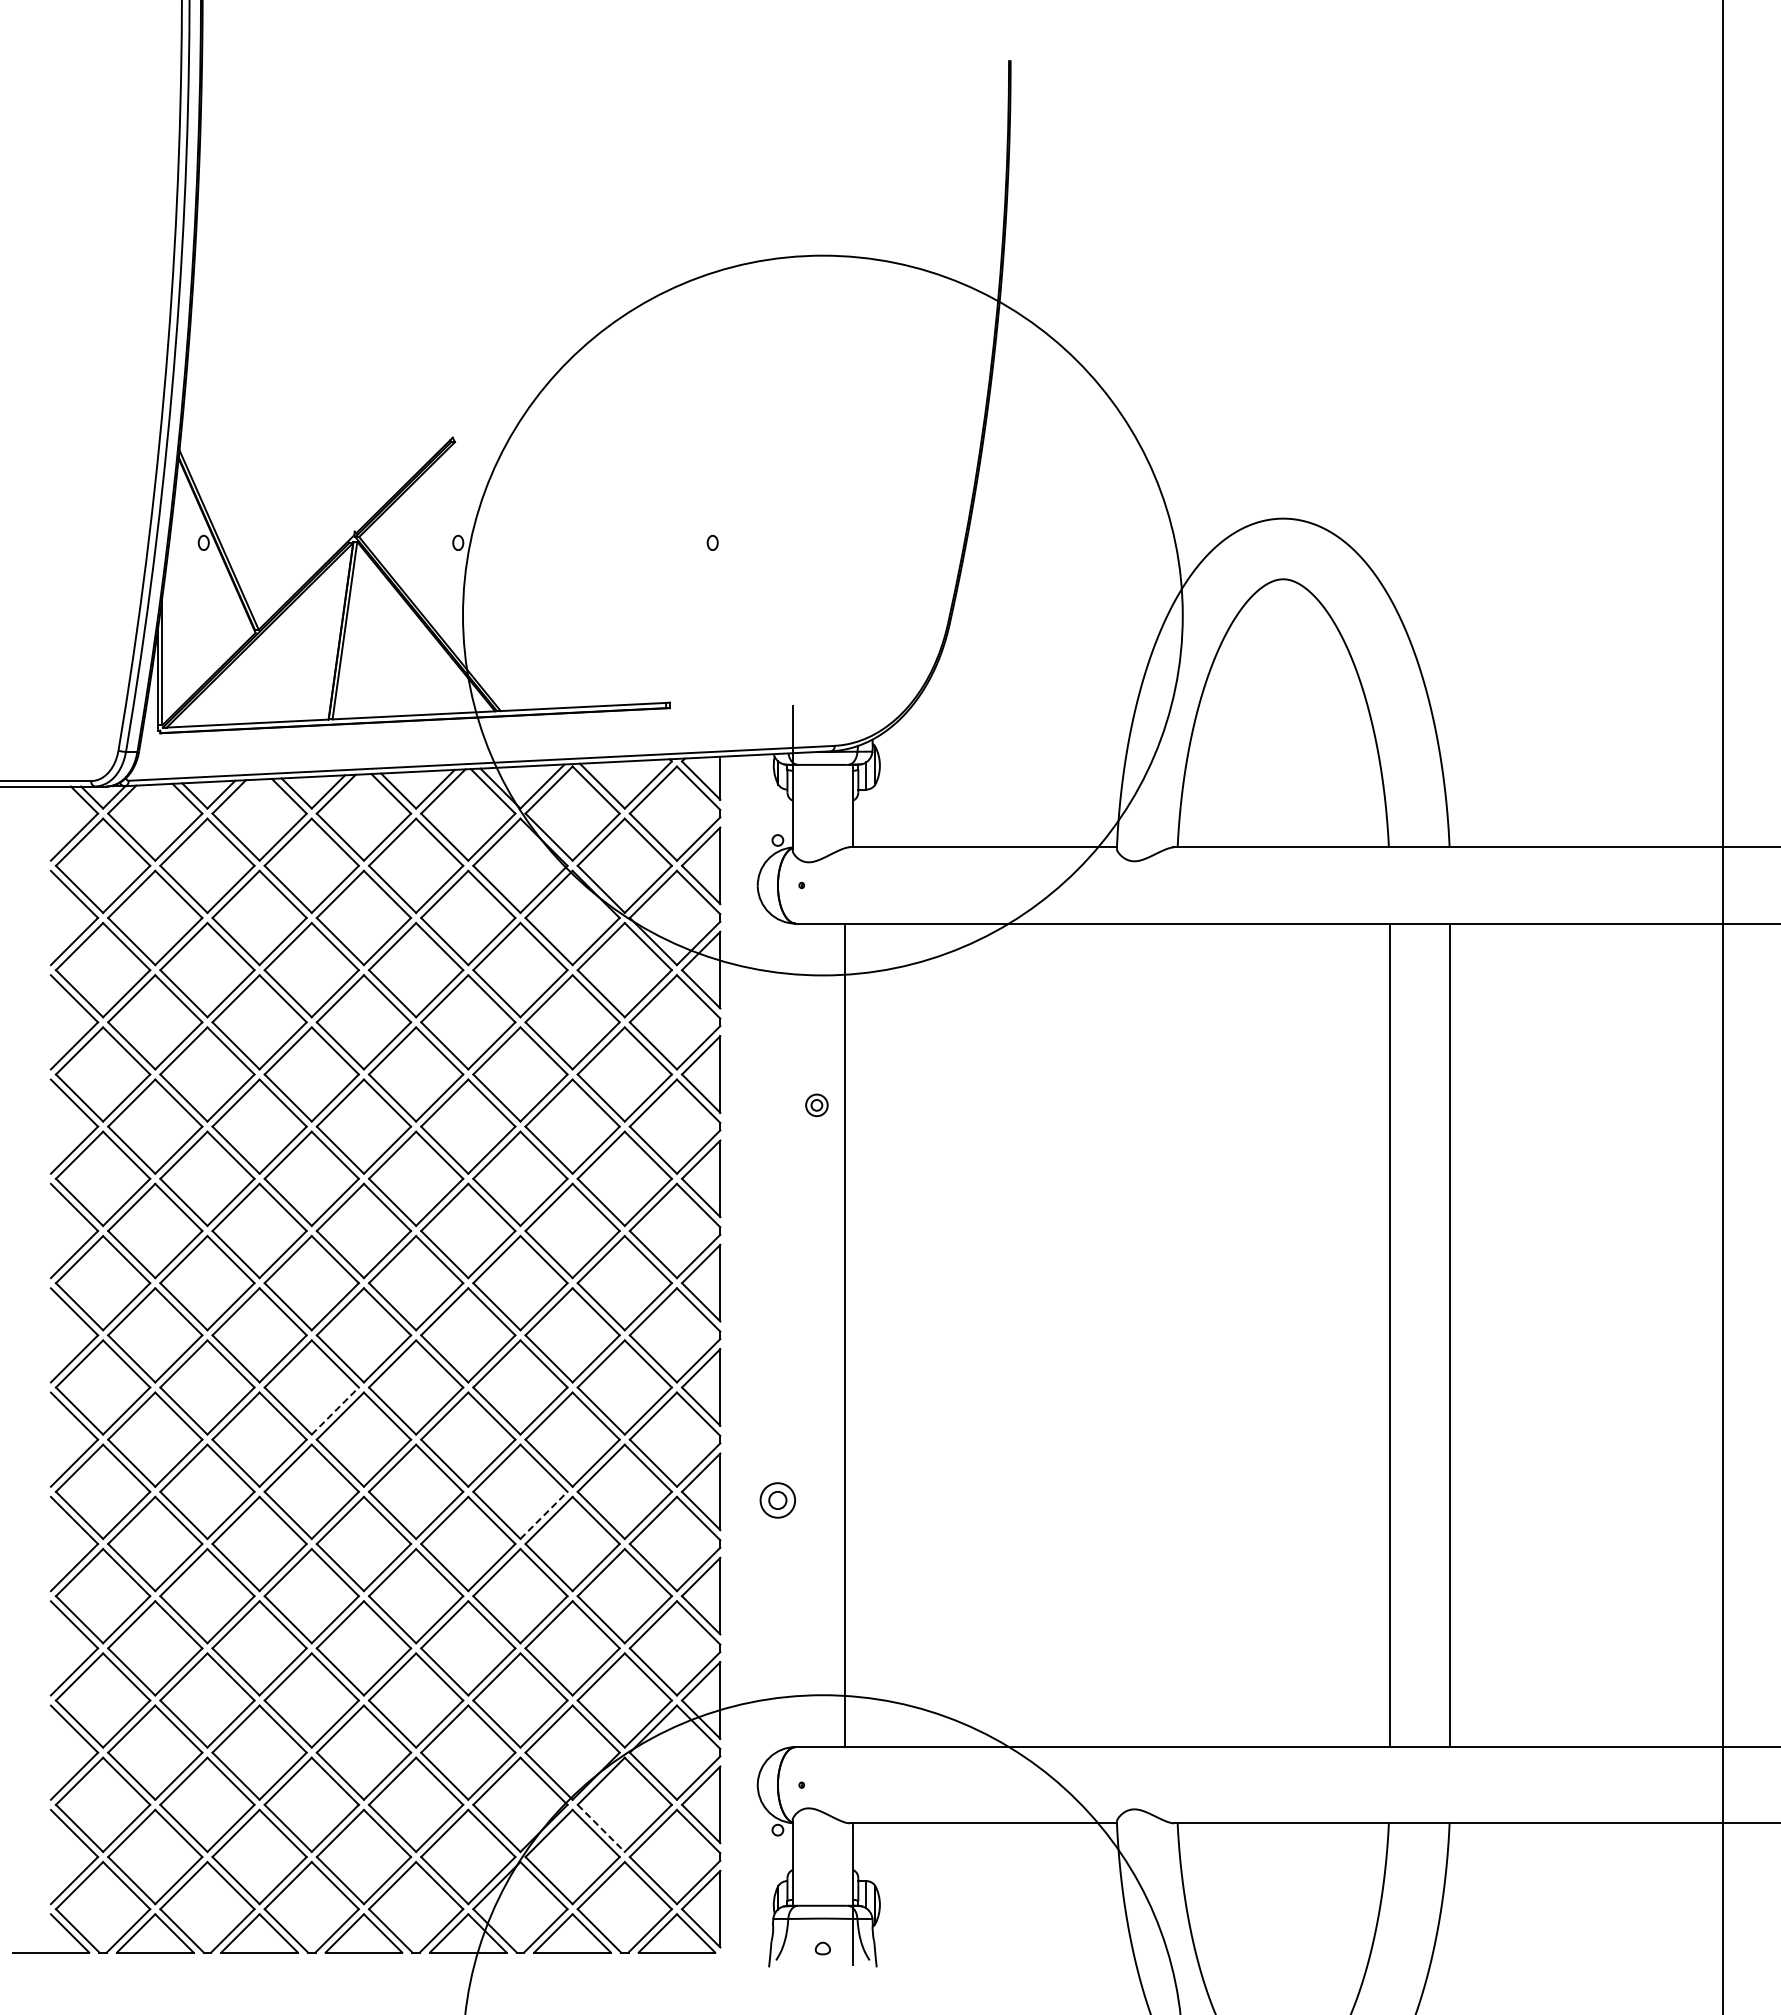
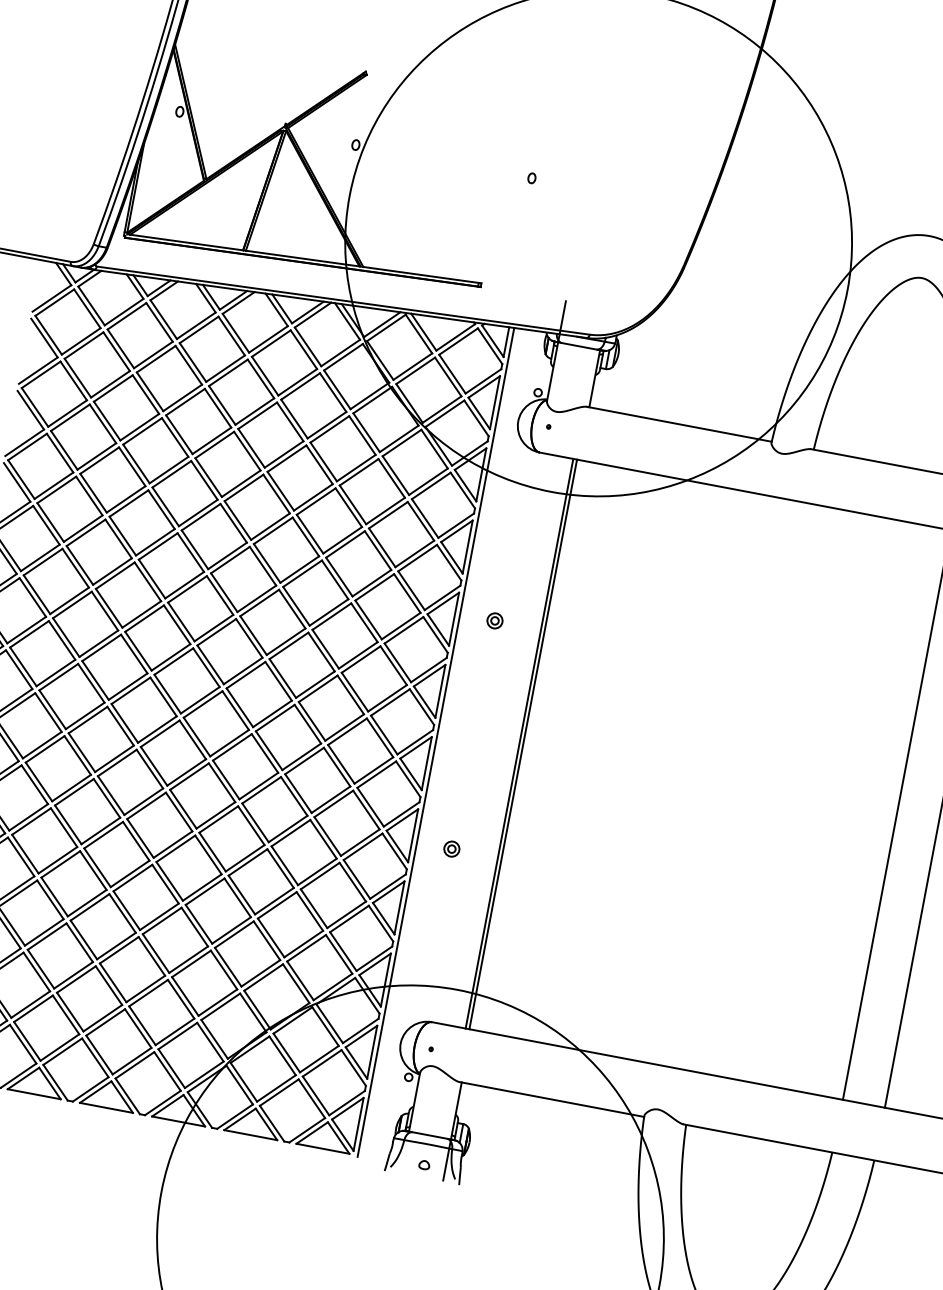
part: (816, 1105) -> (494, 620), moved
line: (849, 1335) -> (522, 744), added
line: (727, 1355) -> (435, 742), added
line: (335, 1410) -> (157, 729), dashed -> solid
part: (777, 1499) -> (451, 848), size x0.62
line: (544, 1515) -> (288, 829), dashed -> solid
line: (601, 1828) -> (286, 1053), dashed -> solid

